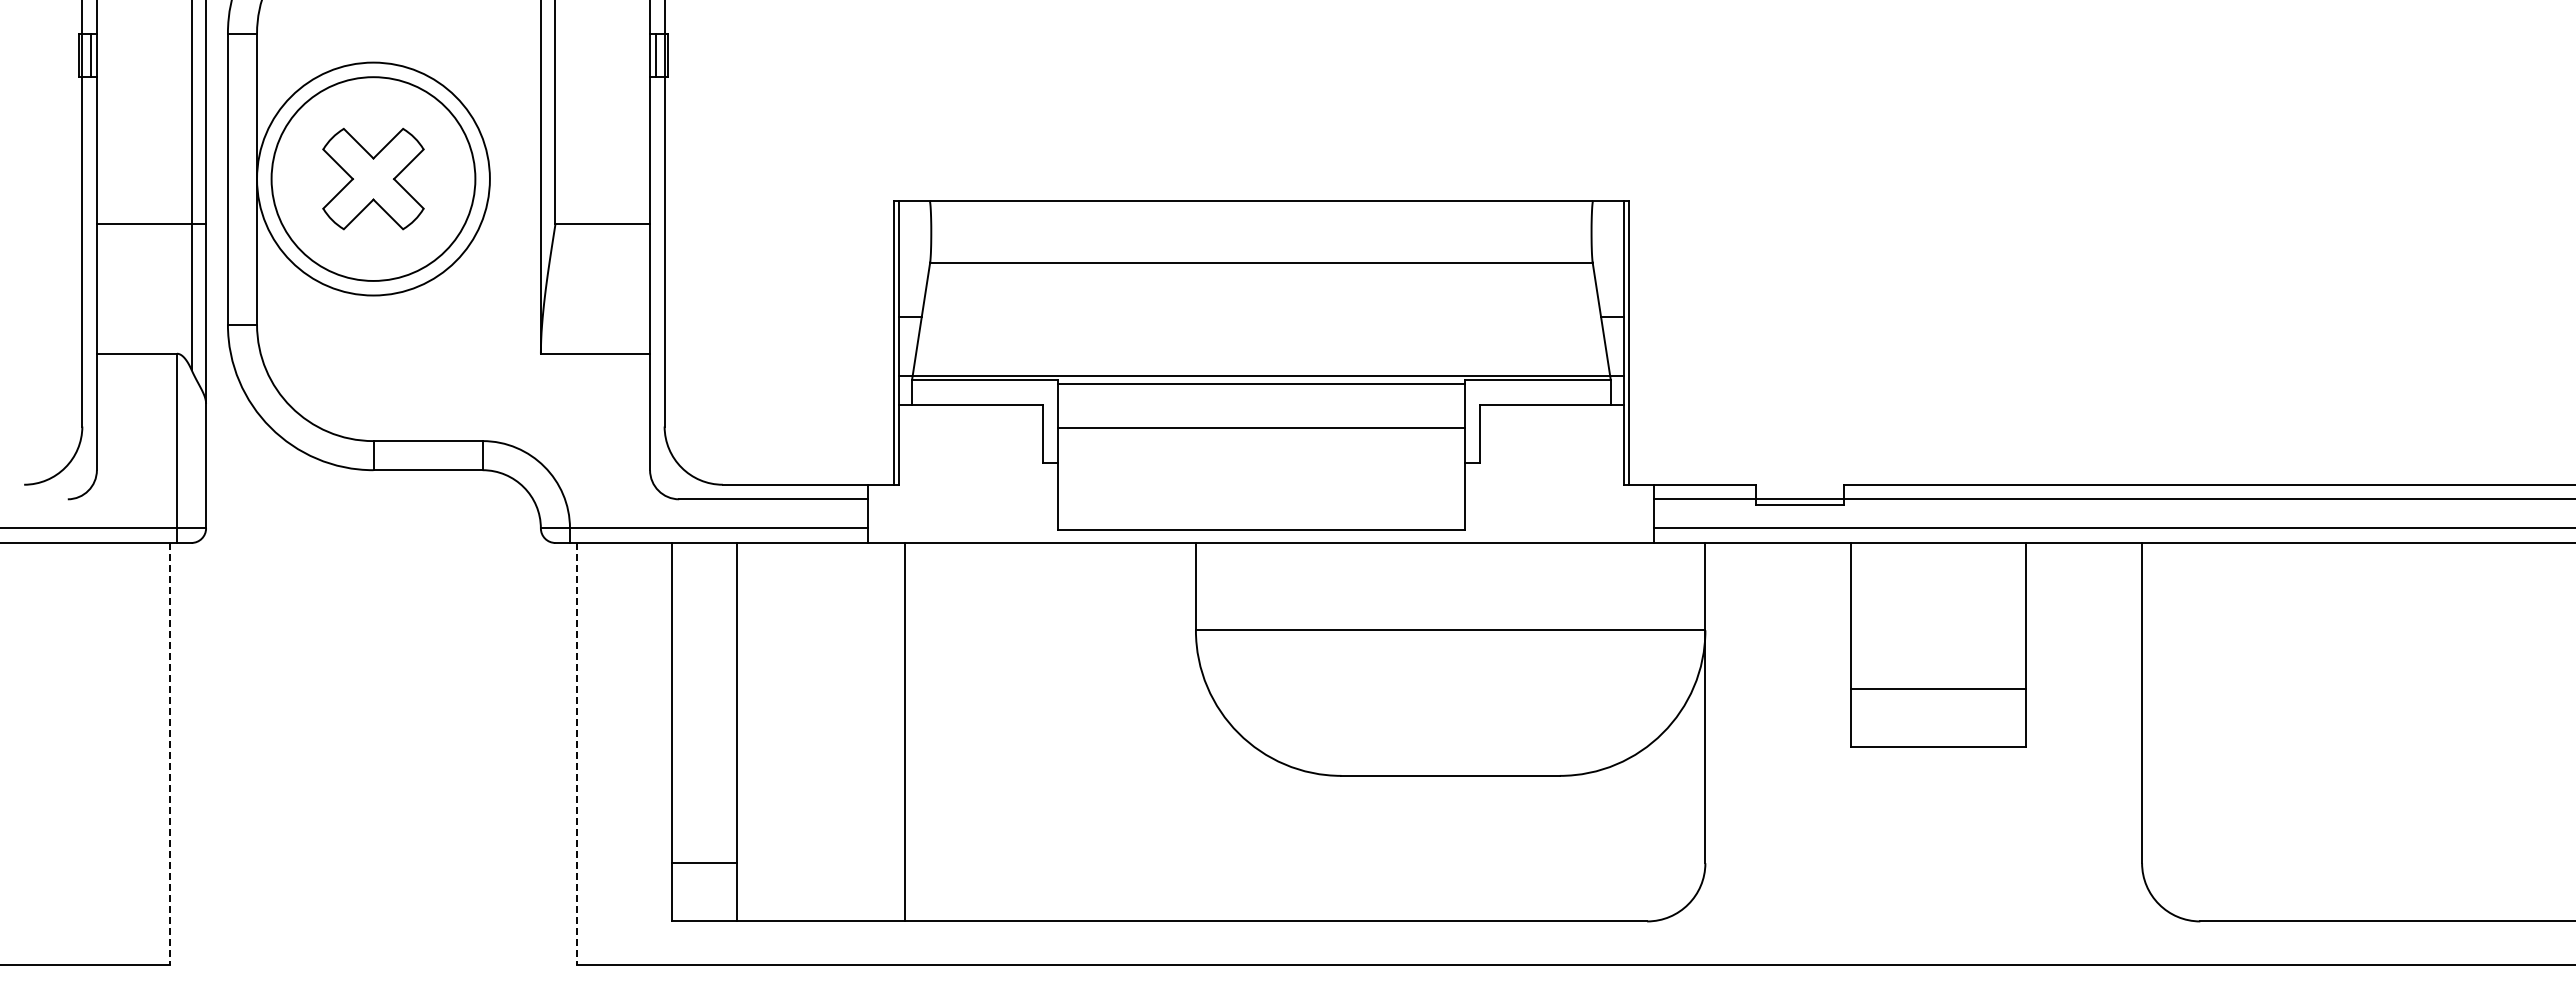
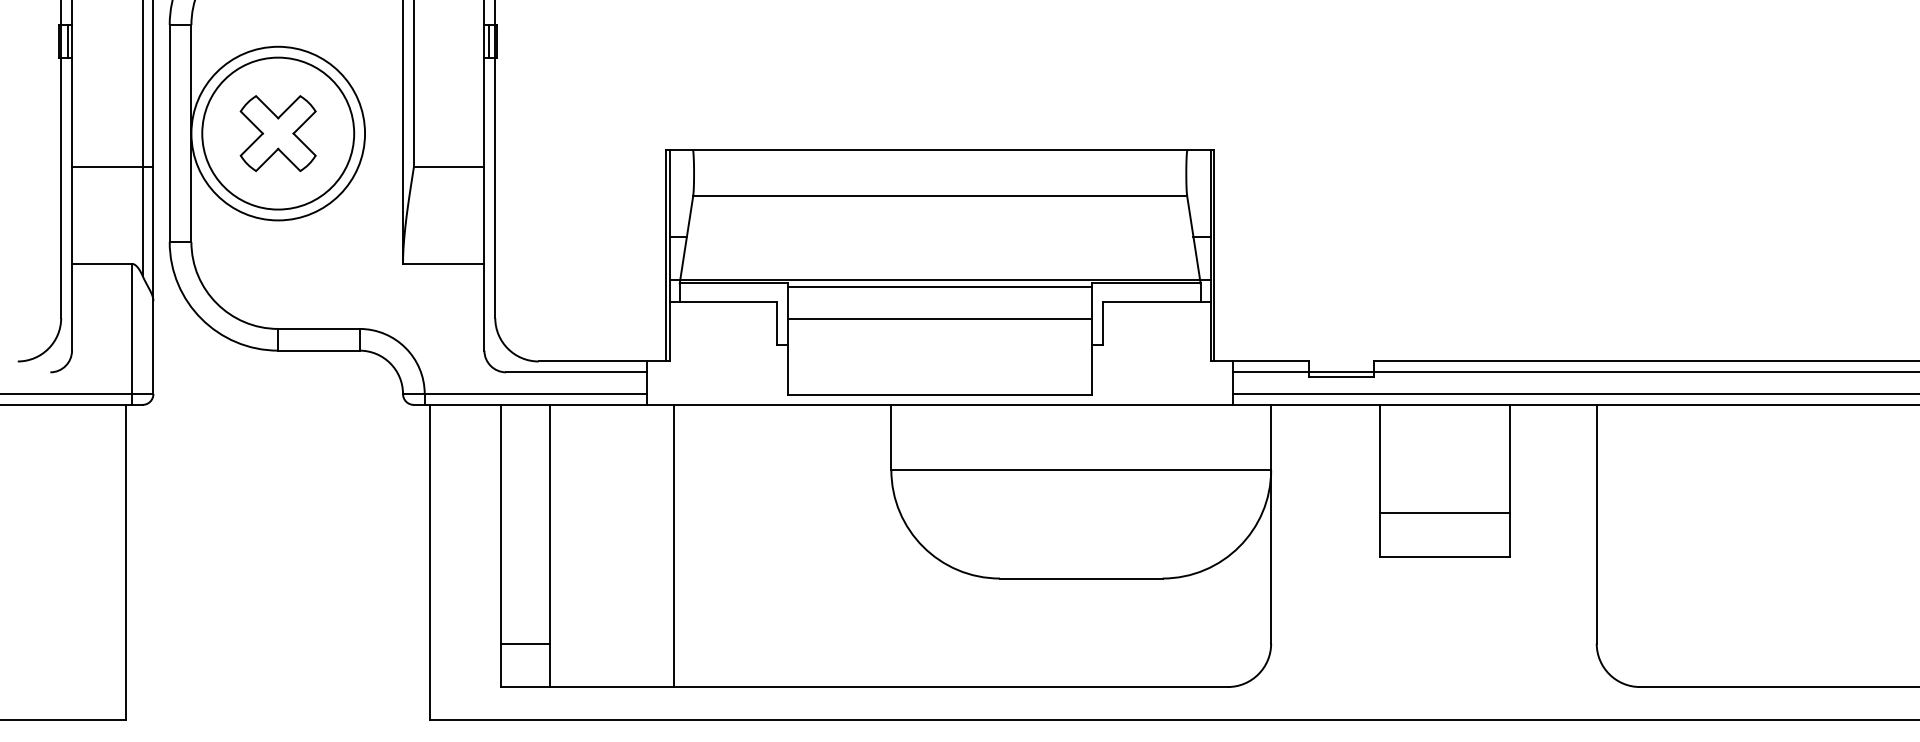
line: (169, 754) -> (126, 562), dashed -> solid
line: (577, 754) -> (430, 562), dashed -> solid

